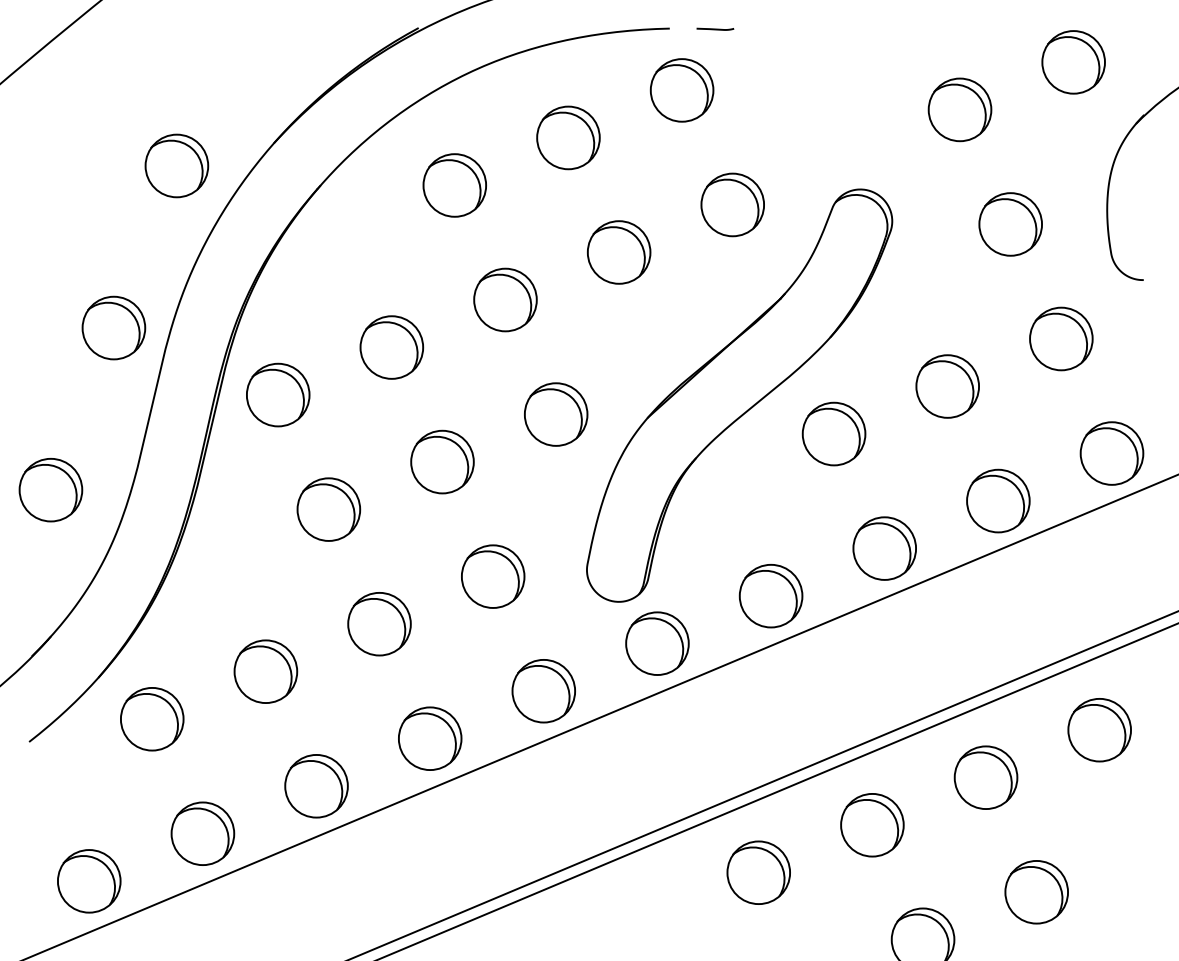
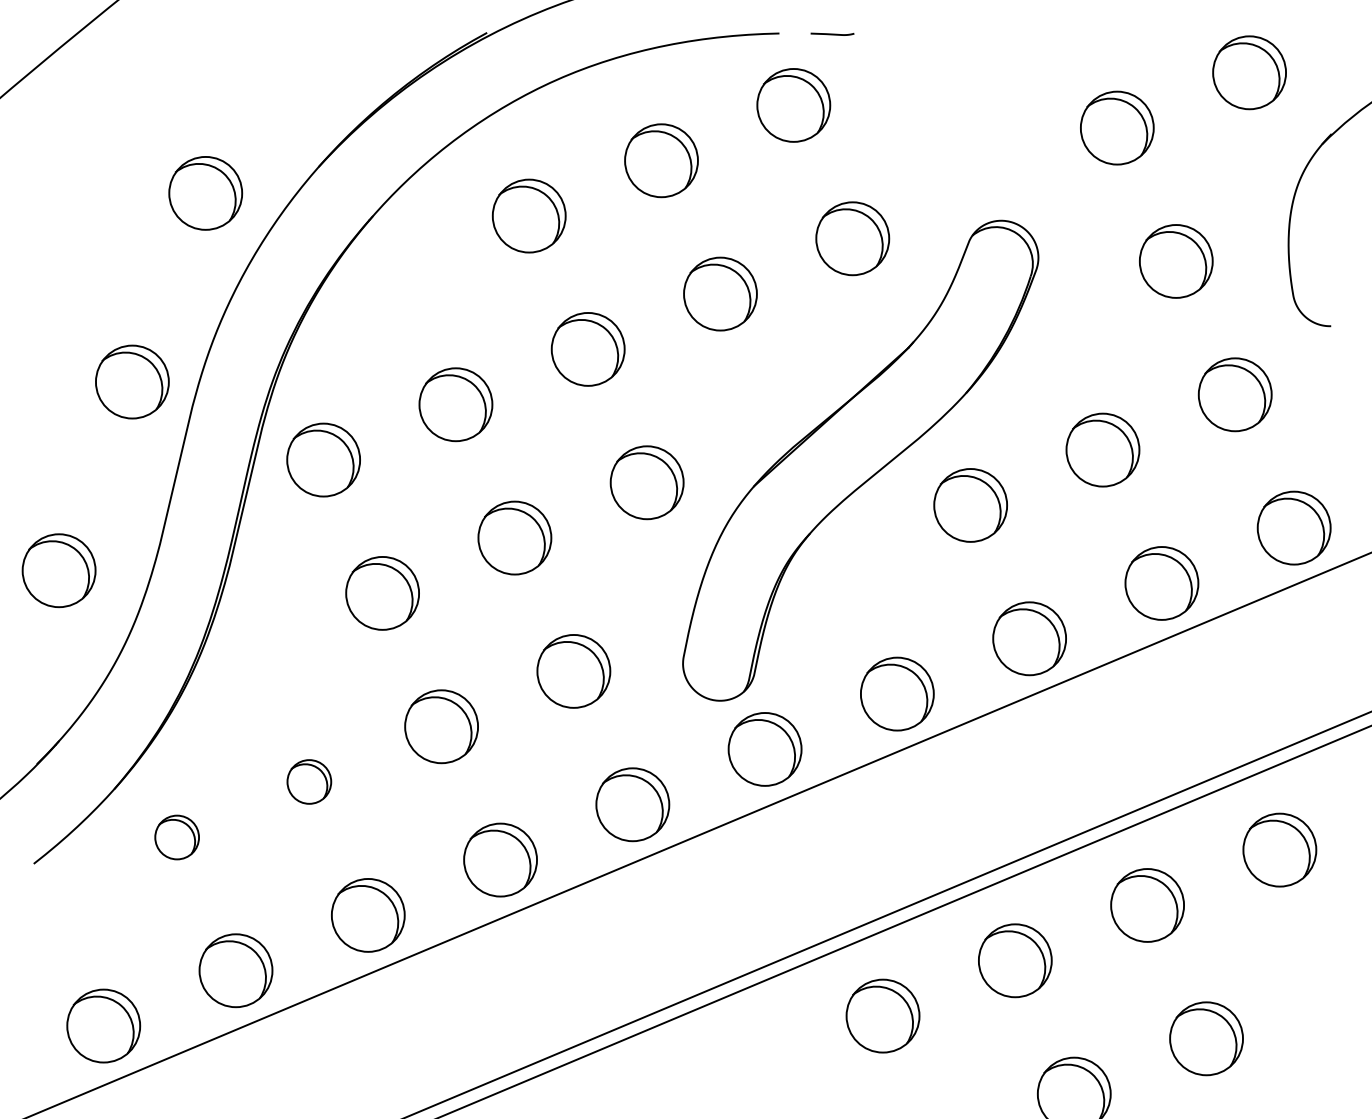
part: (265, 671) -> (308, 781), size x0.6
part: (152, 719) -> (177, 837), size x0.6

